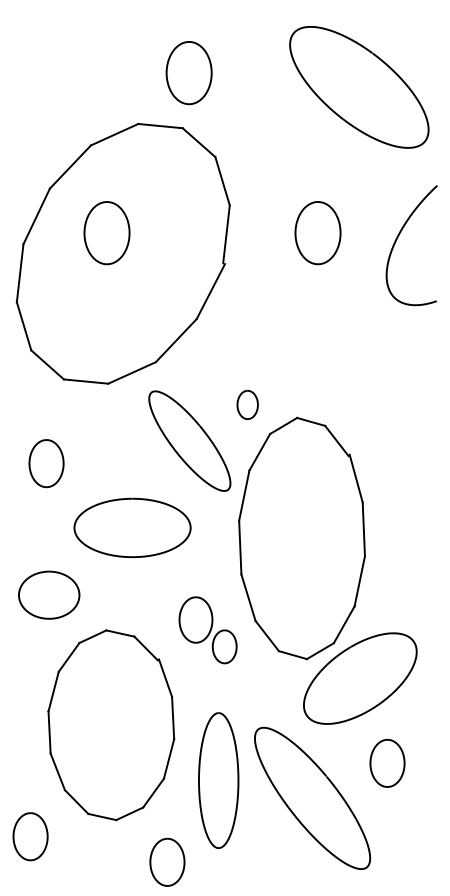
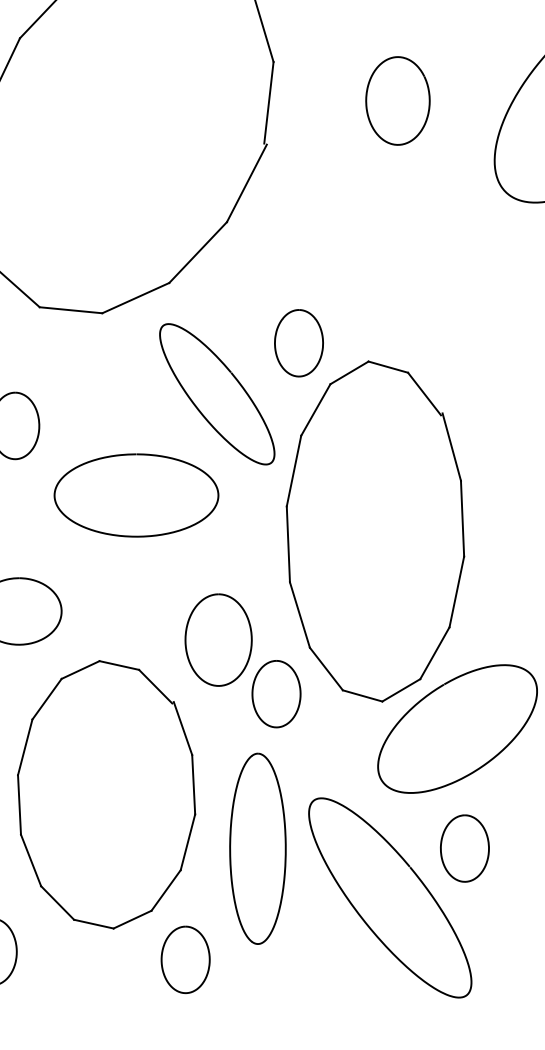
curve: (85, 233) -> (70, 101), removed
part: (247, 404) -> (298, 342), size x1.67
curve: (132, 499) -> (136, 455), moved
part: (207, 630) -> (242, 661), size x1.43
curve: (371, 762) -> (442, 847), moved
part: (218, 780) -> (257, 848), moved
curve: (151, 861) -> (163, 958), moved

